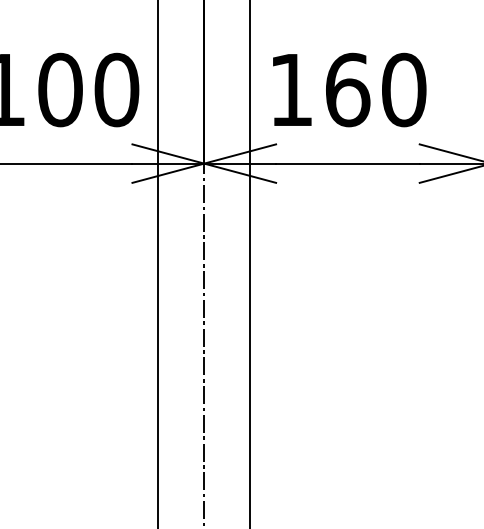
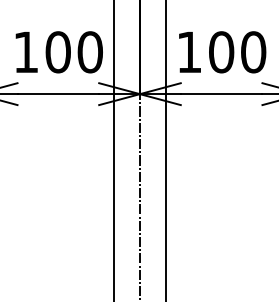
text: (347, 90) -> (221, 52), 160 -> 100

